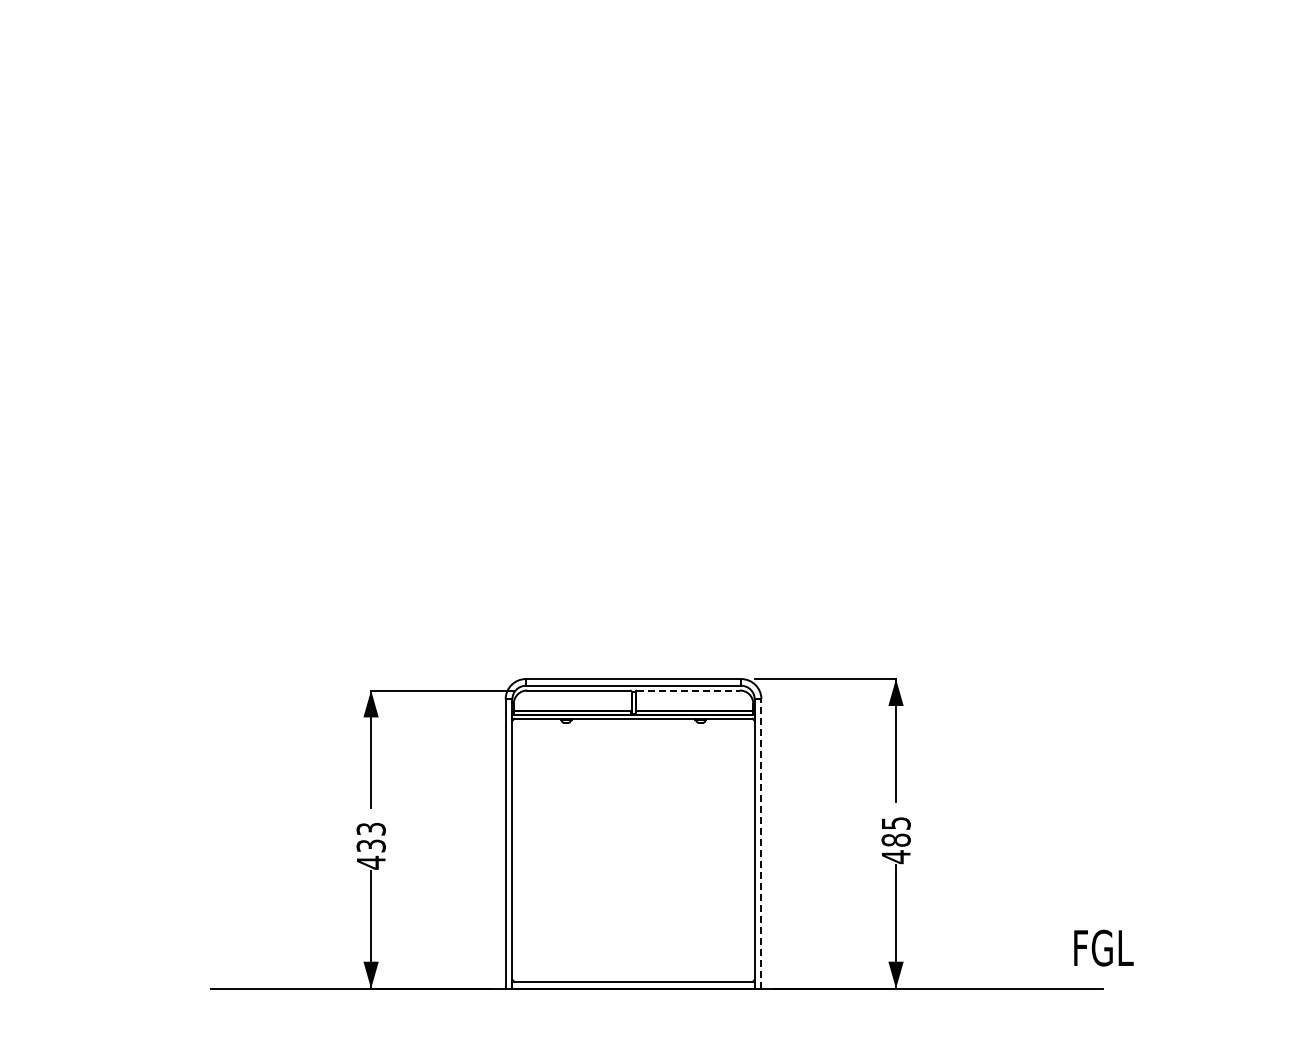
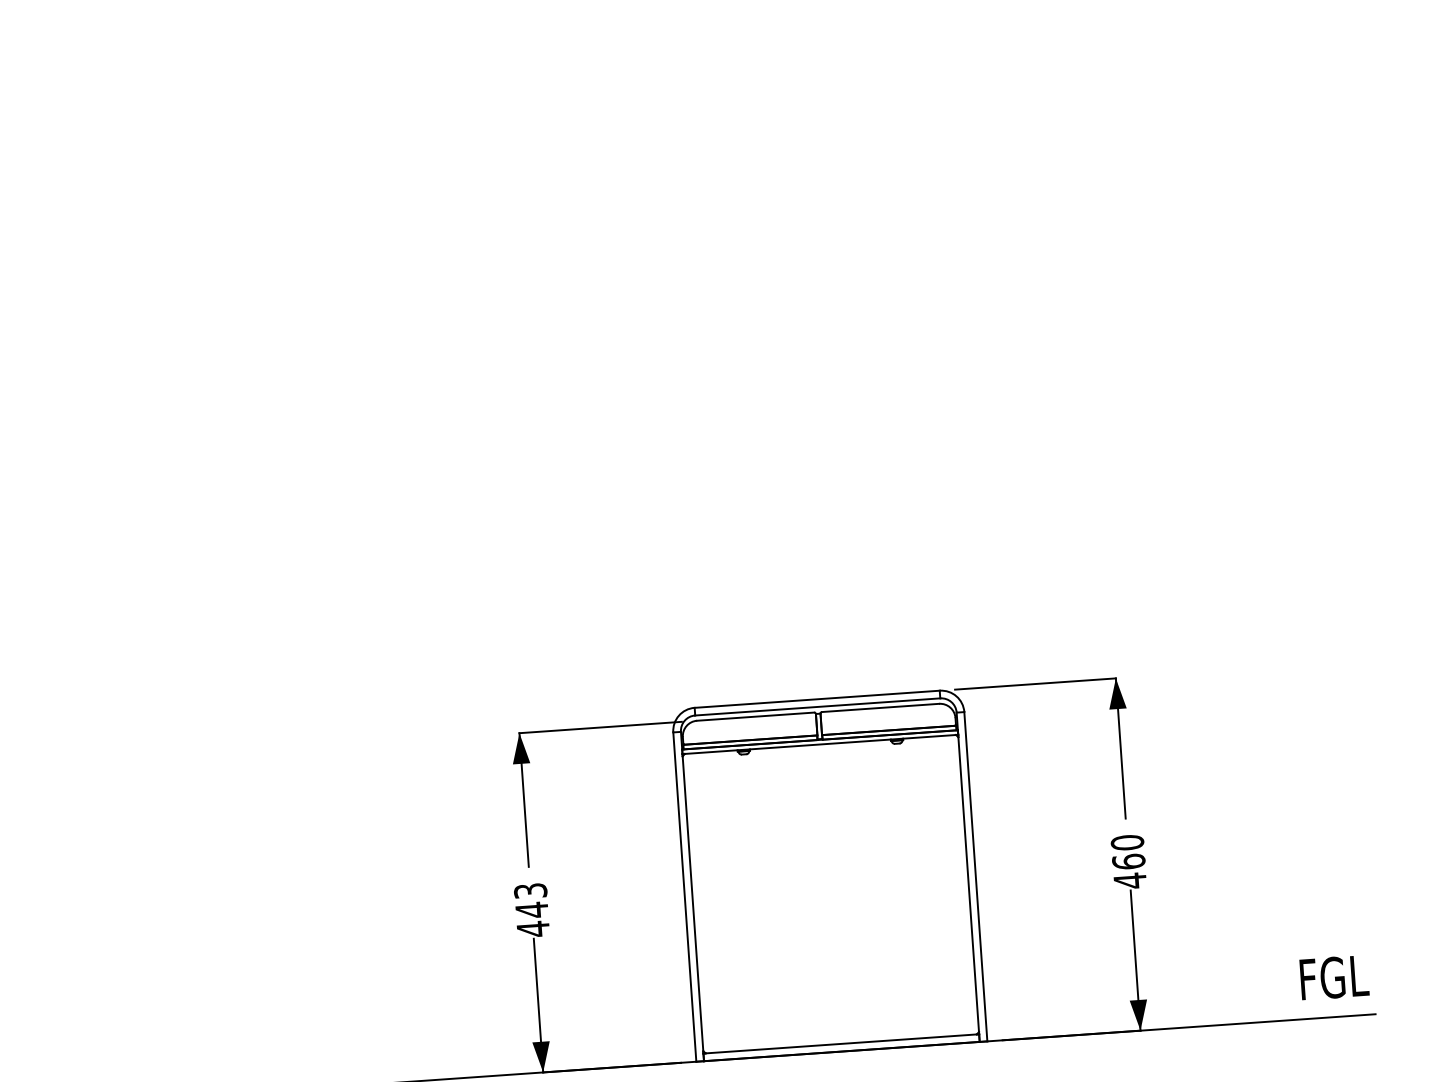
line: (688, 690) -> (880, 707), dashed -> solid
text: (895, 831) -> (1127, 851), 485 -> 460
line: (761, 843) -> (975, 876), dashed -> solid
text: (370, 845) -> (531, 909), 433 -> 443
text: (1103, 947) -> (1333, 976), moved

